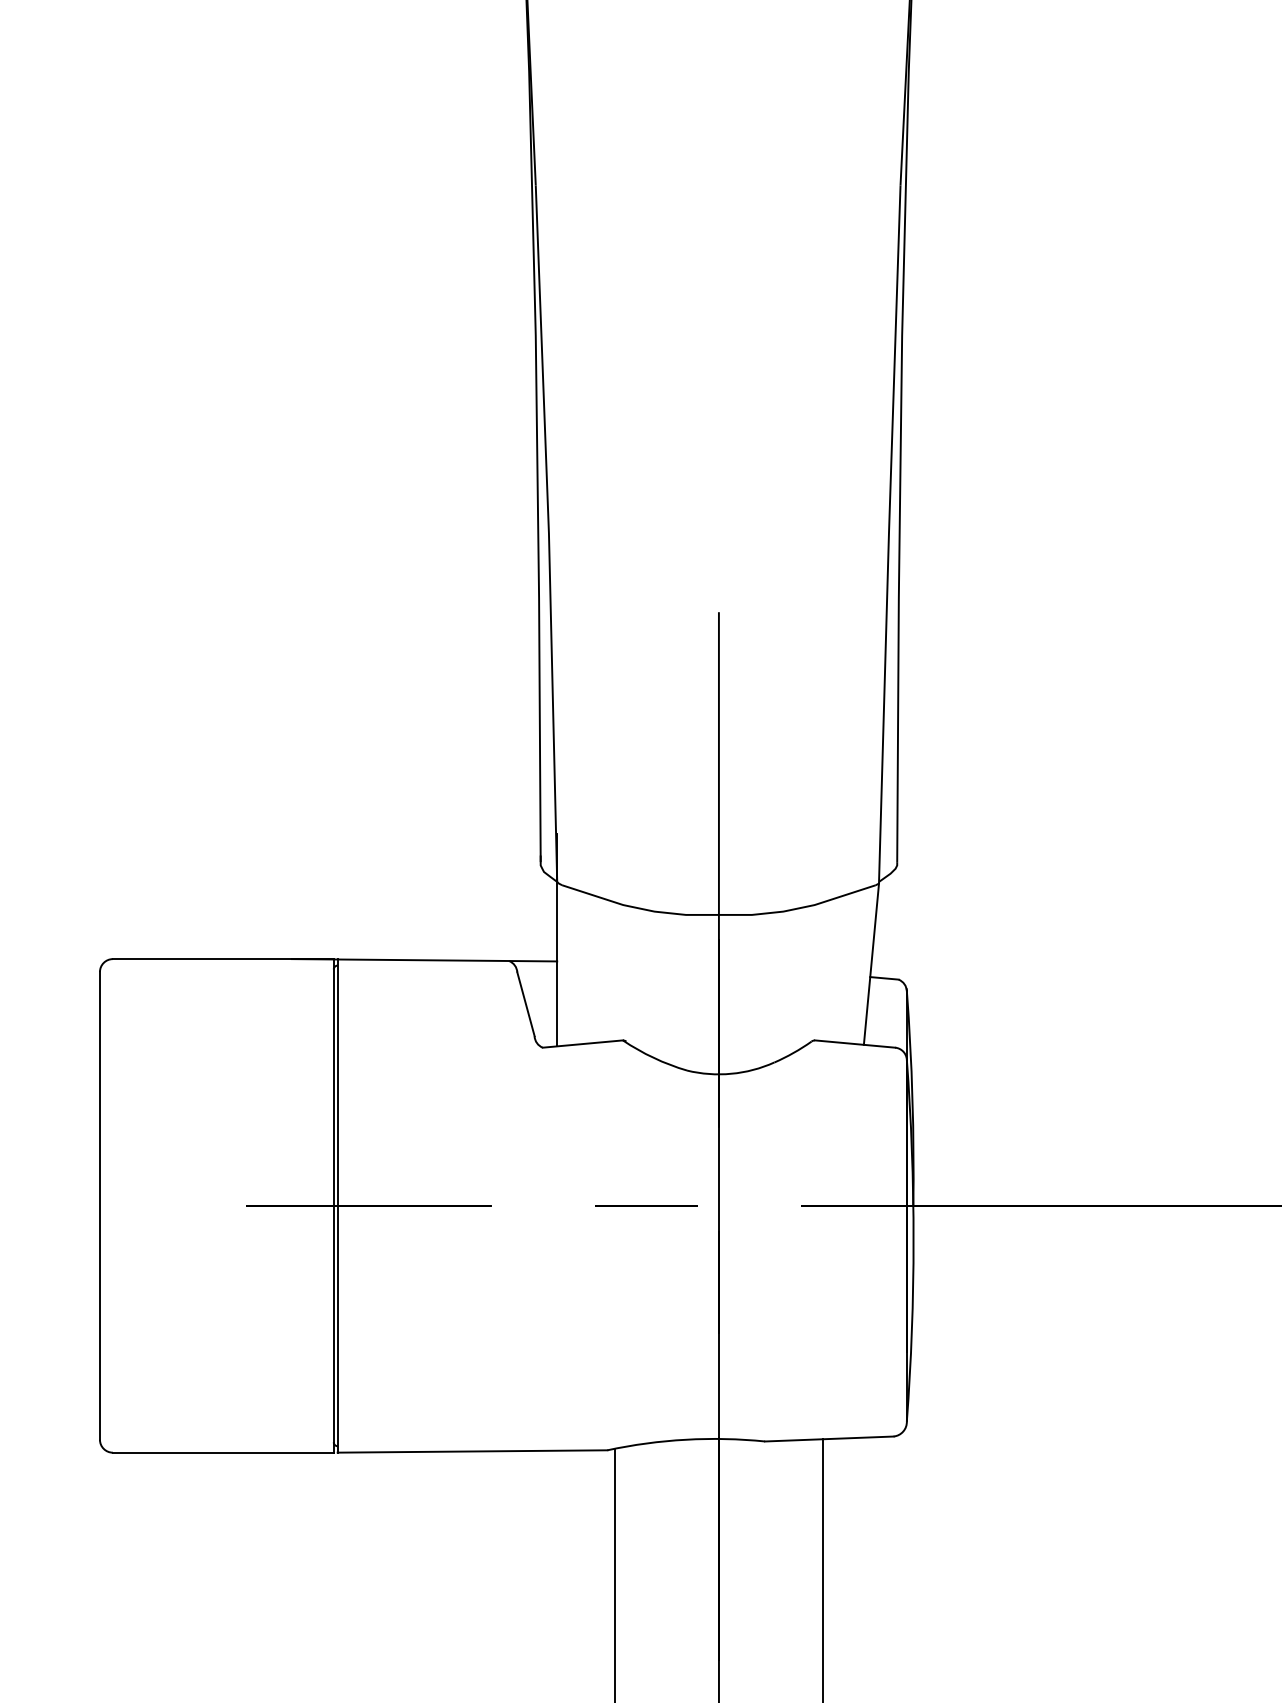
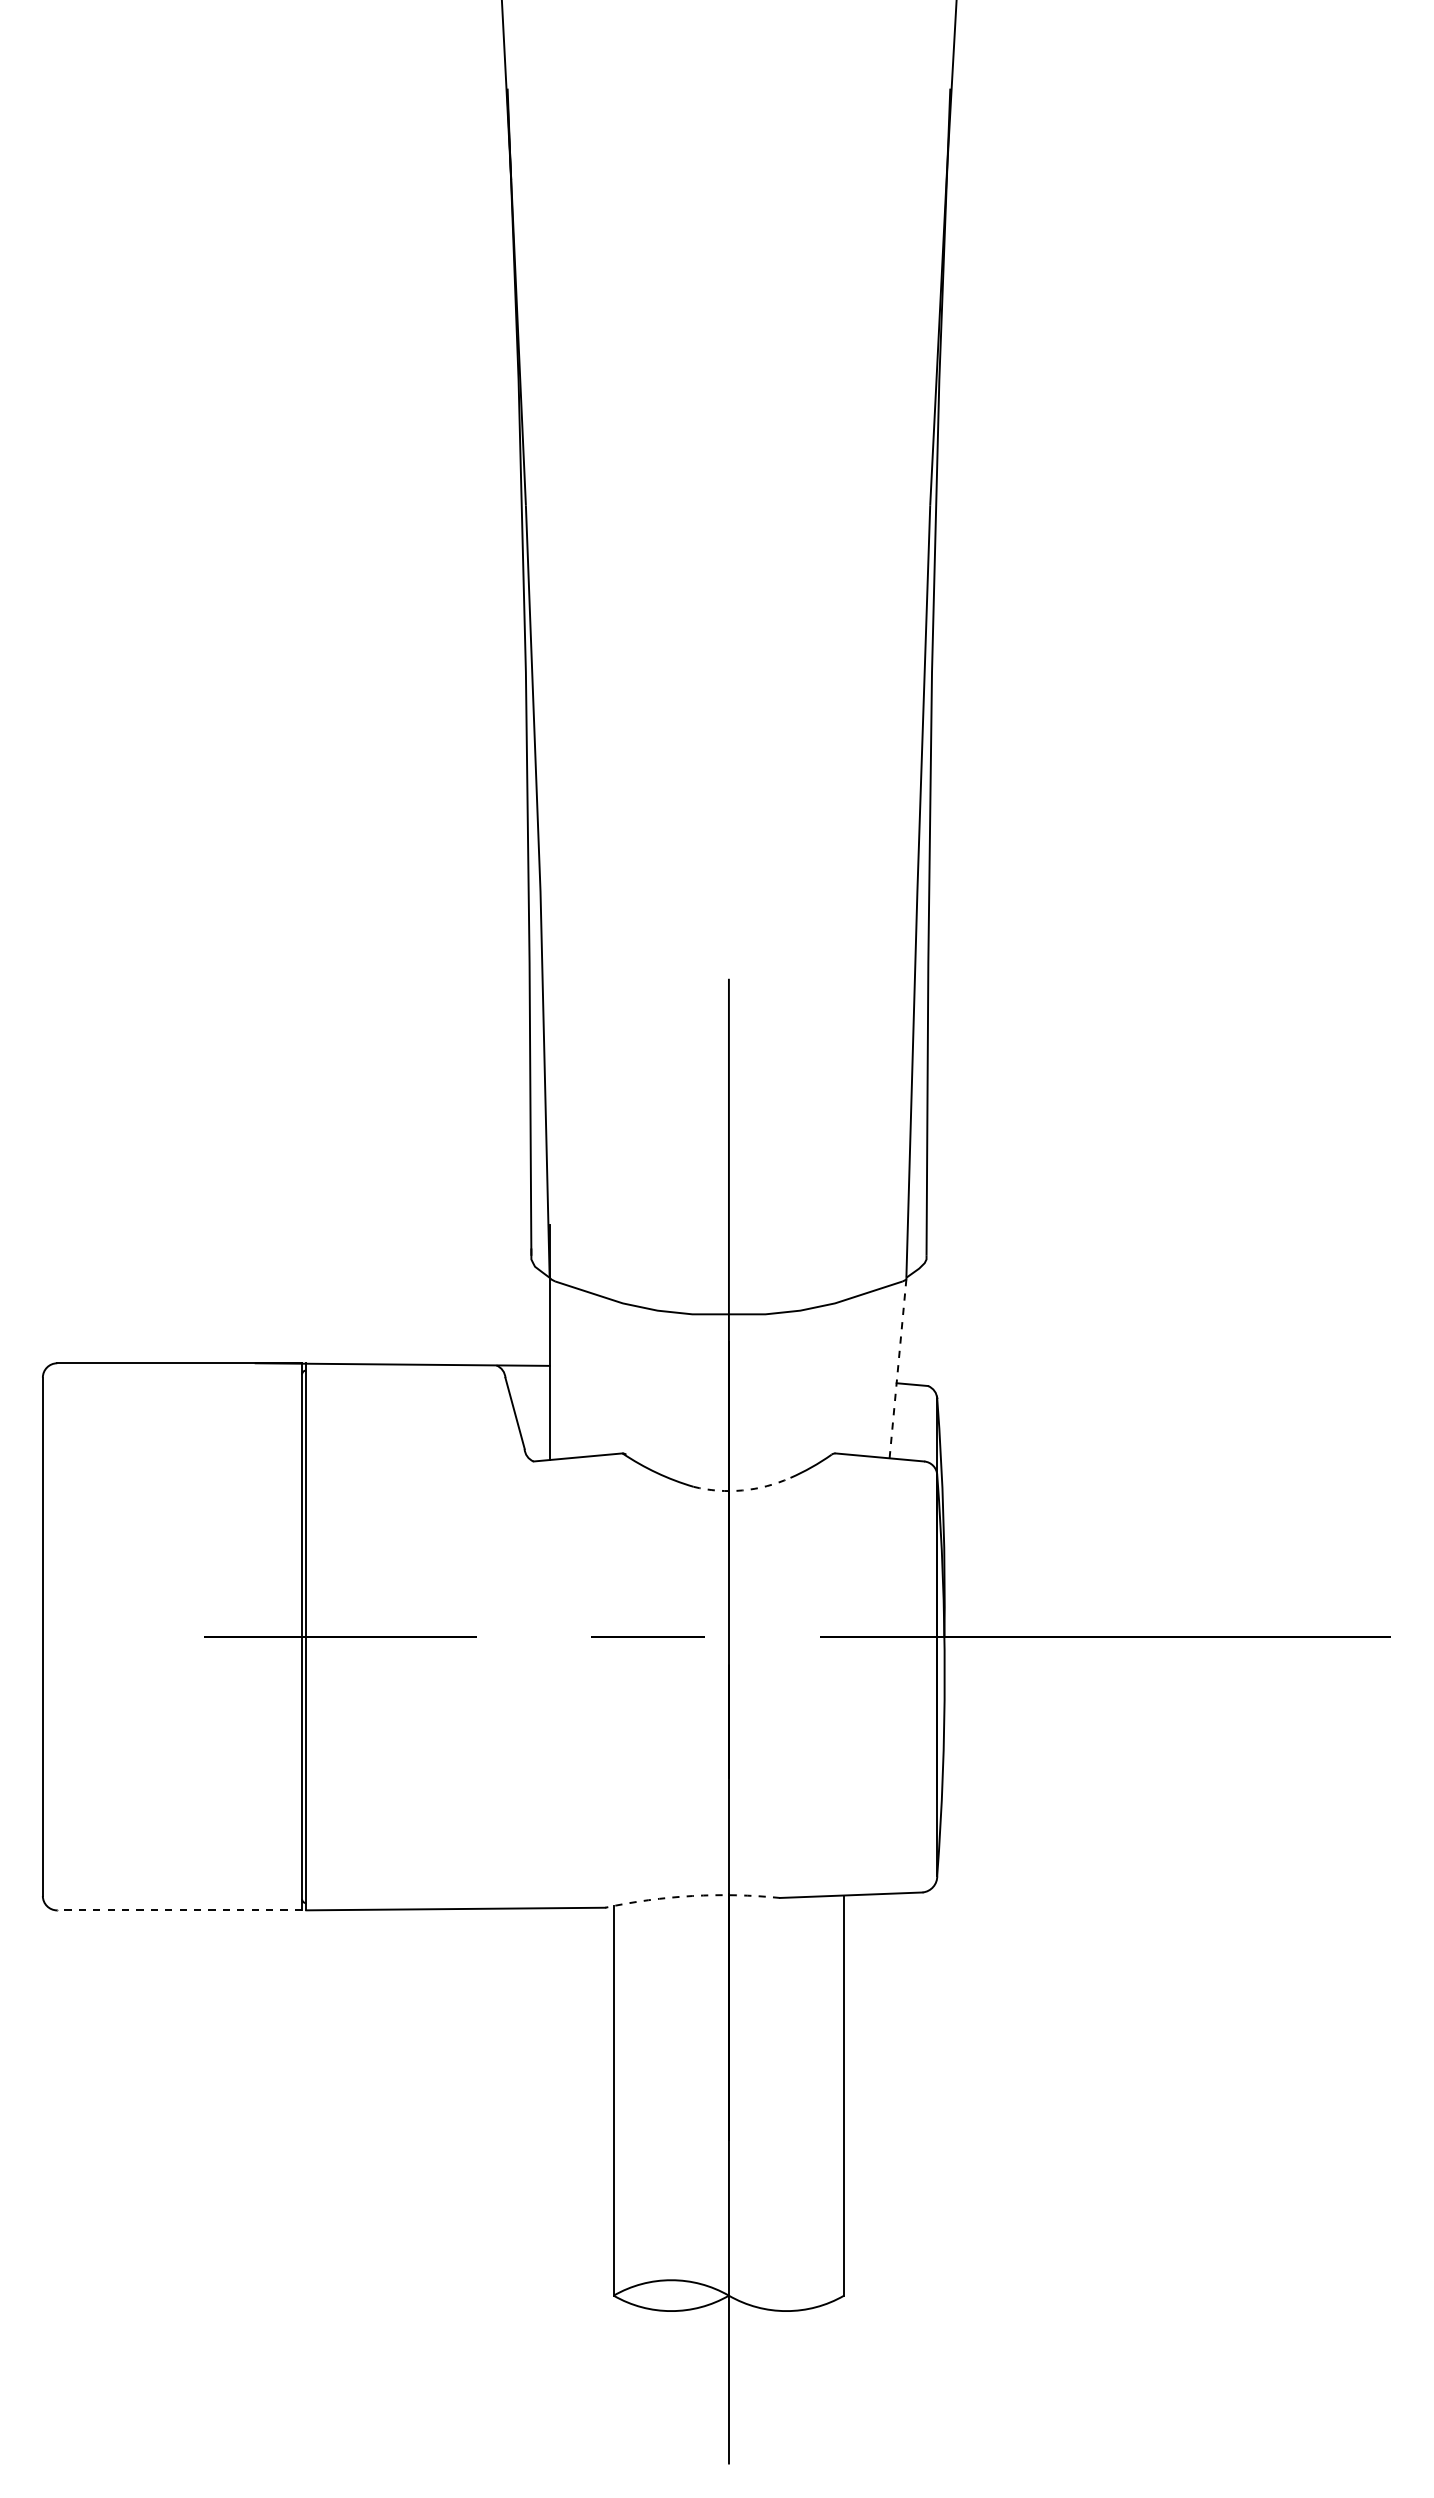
line: (871, 963) -> (897, 1368), solid -> dashed
arc: (731, 1073) -> (742, 1490), solid -> dashed
arc: (686, 1440) -> (692, 1896), solid -> dashed
line: (223, 1452) -> (179, 1910), solid -> dashed

